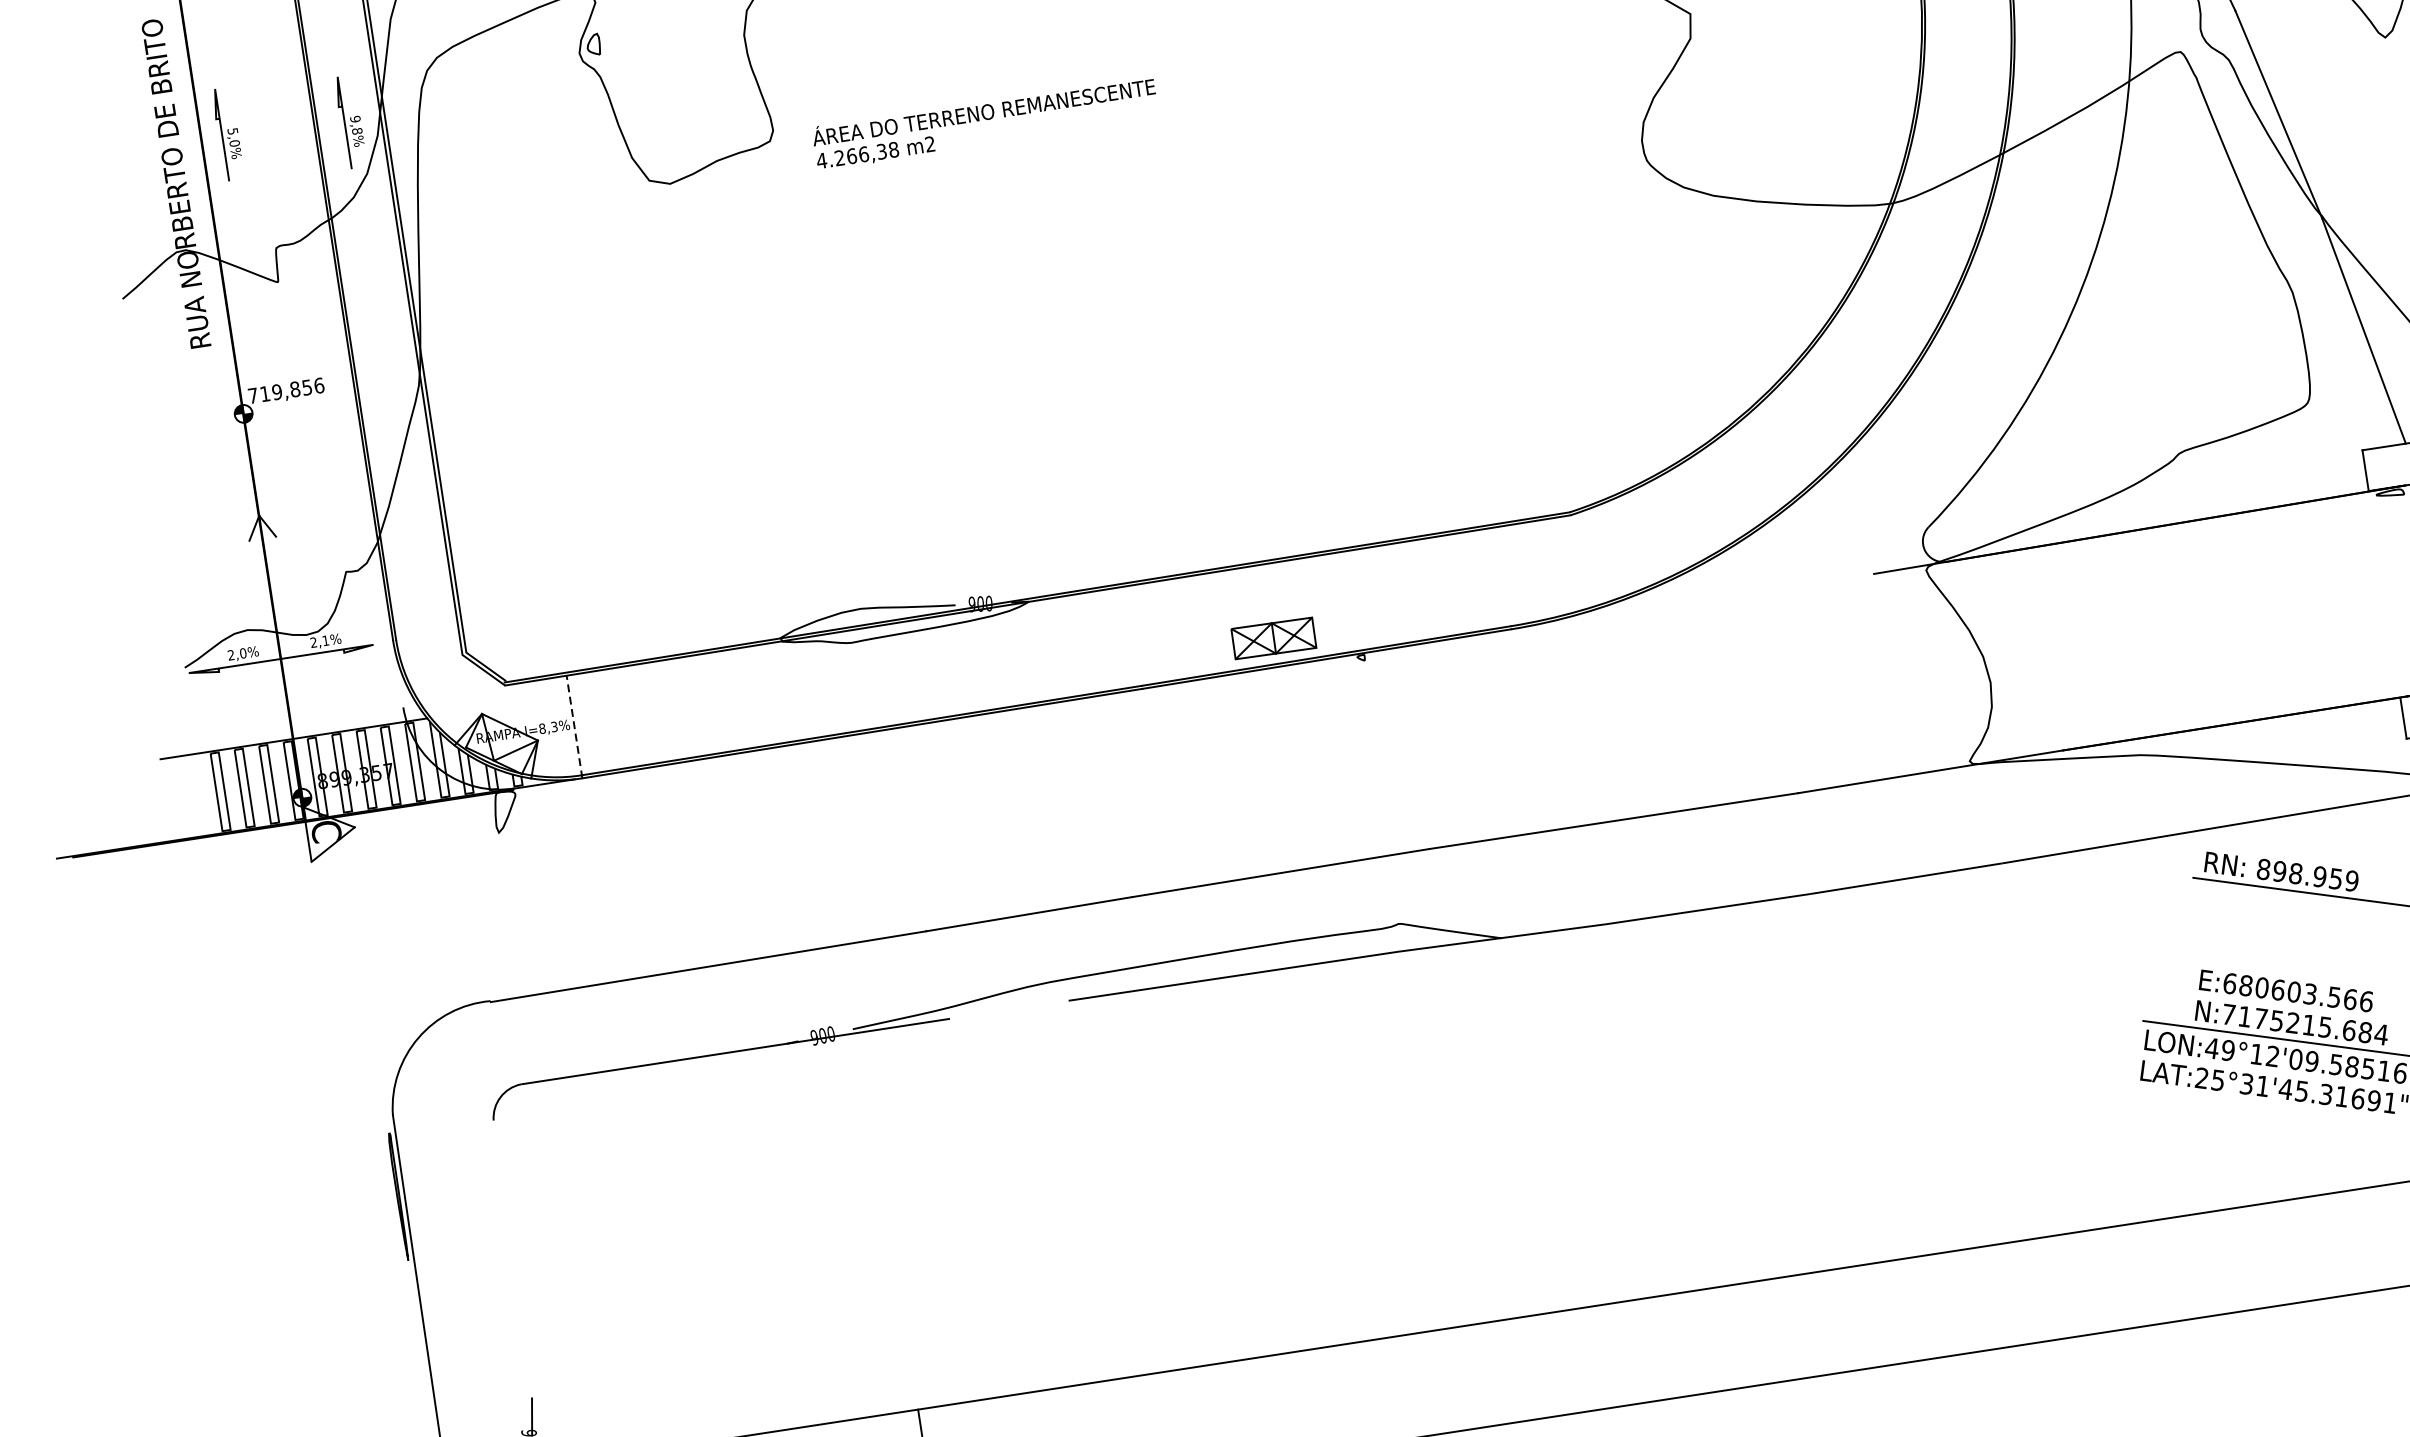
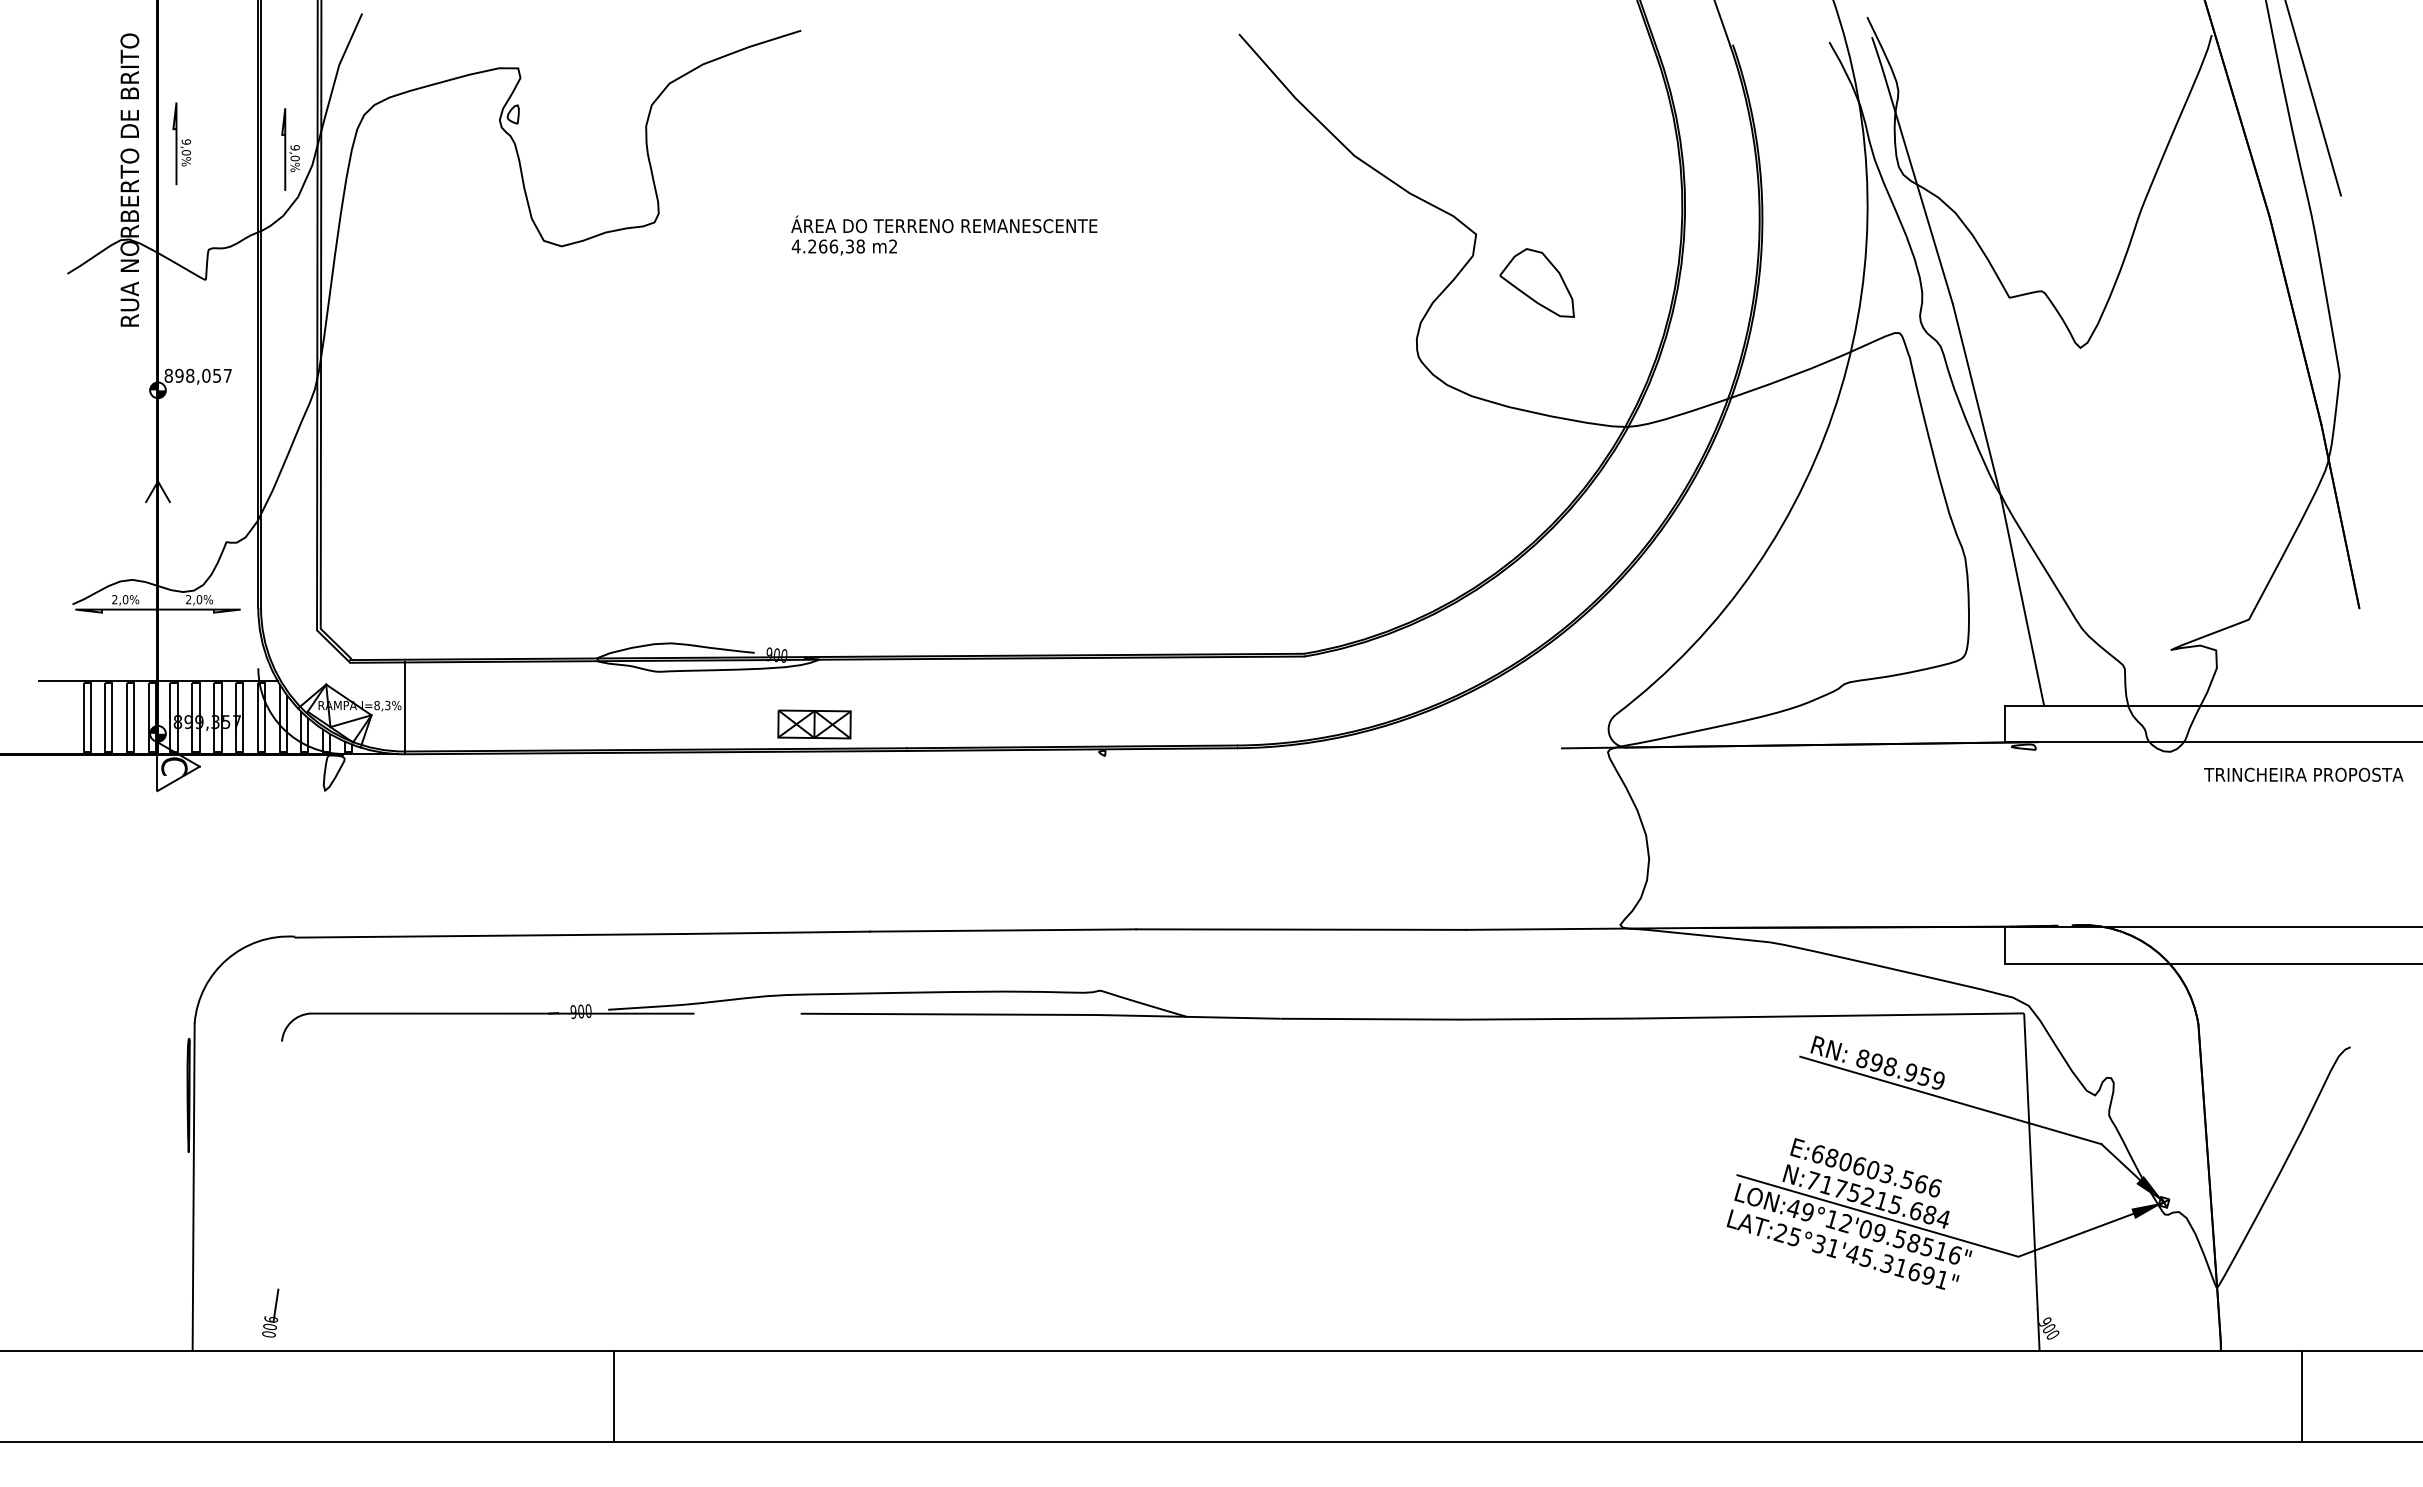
part: (1766, 57) -> (1536, 282), added
text: (985, 123) -> (944, 235), moved
text: (232, 130) -> (186, 141), 5,0% -> 9,0%
text: (356, 131) -> (294, 158), 9,8% -> 9,0%
text: (286, 390) -> (198, 375), 719,856 -> 898,057
part: (1273, 638) -> (814, 724), moved
text: (325, 640) -> (199, 599), 2,1% -> 2,0%
line: (574, 727) -> (405, 708), dashed -> solid

